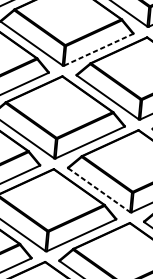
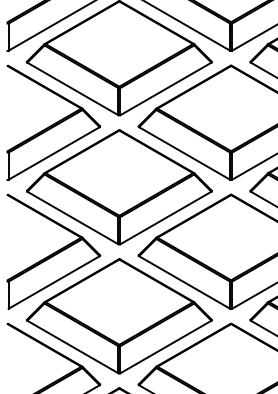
line: (98, 49) -> (165, 88), dashed -> solid
line: (99, 190) -> (184, 282), dashed -> solid

